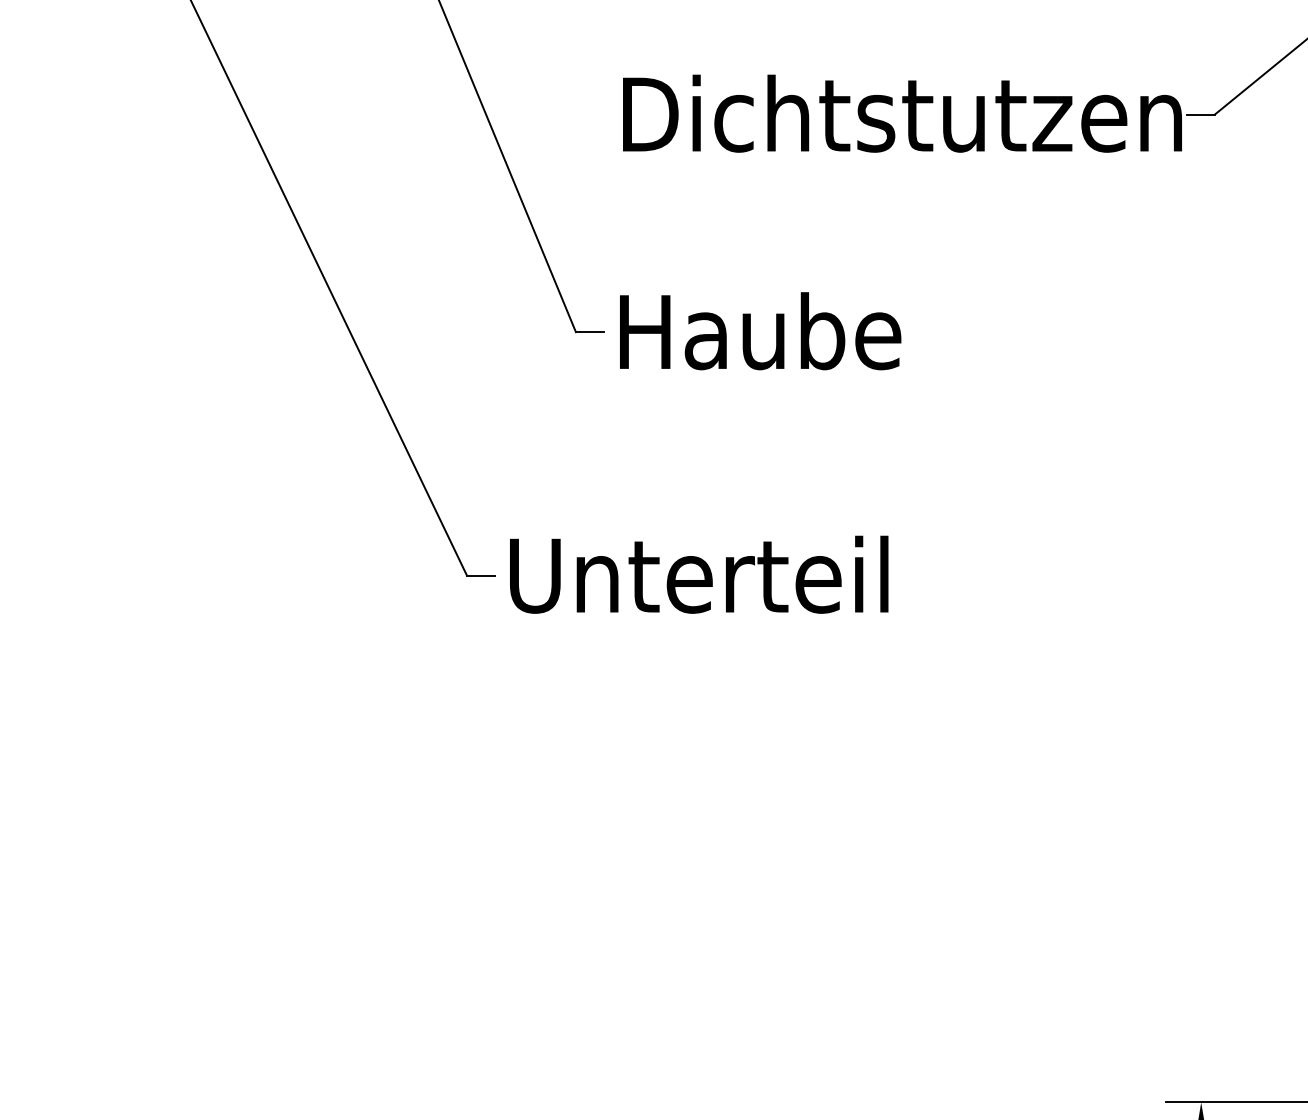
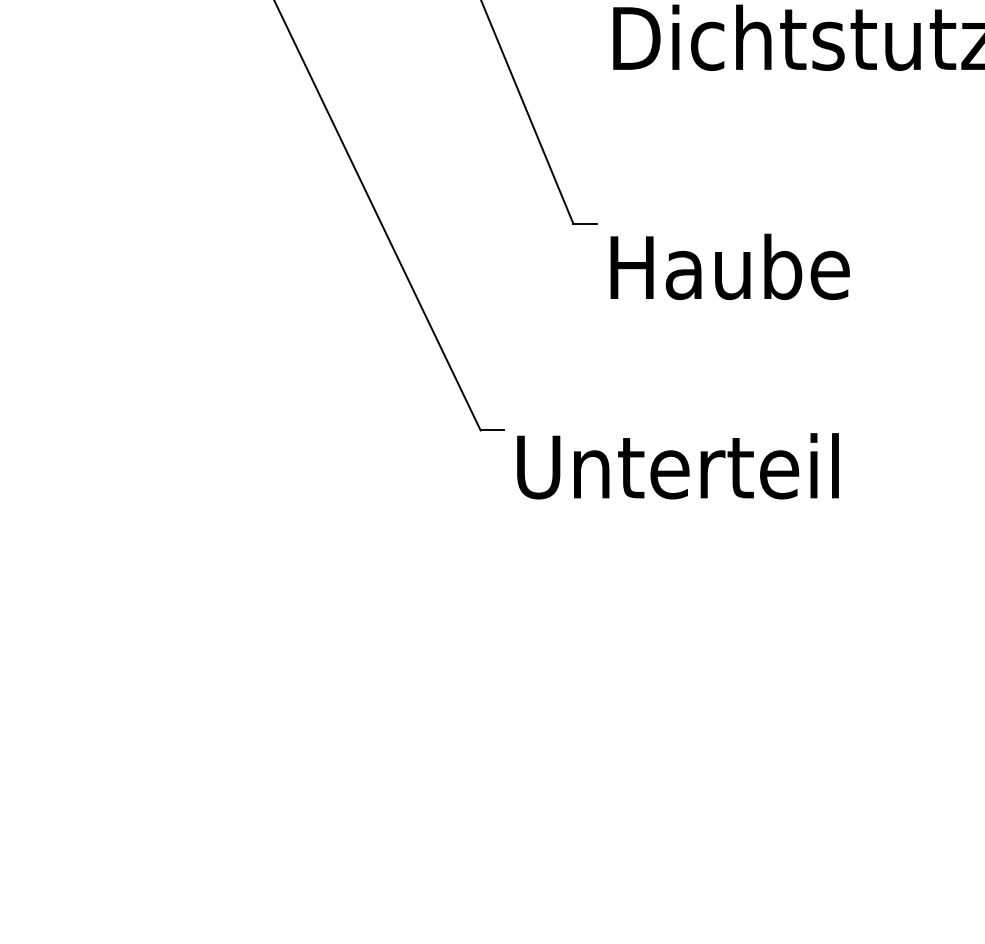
text: (760, 331) -> (730, 267), moved
text: (699, 574) -> (678, 466), moved

